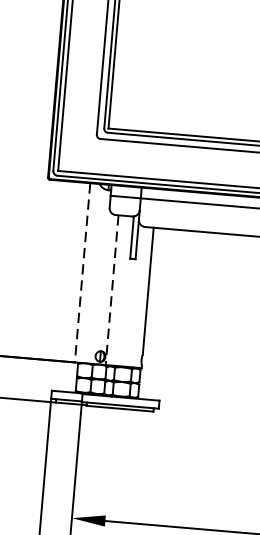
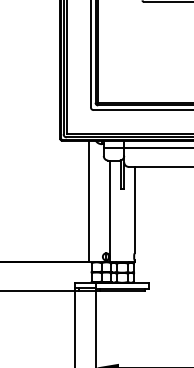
line: (82, 272) -> (89, 201), dashed -> solid
line: (112, 290) -> (110, 211), dashed -> solid

